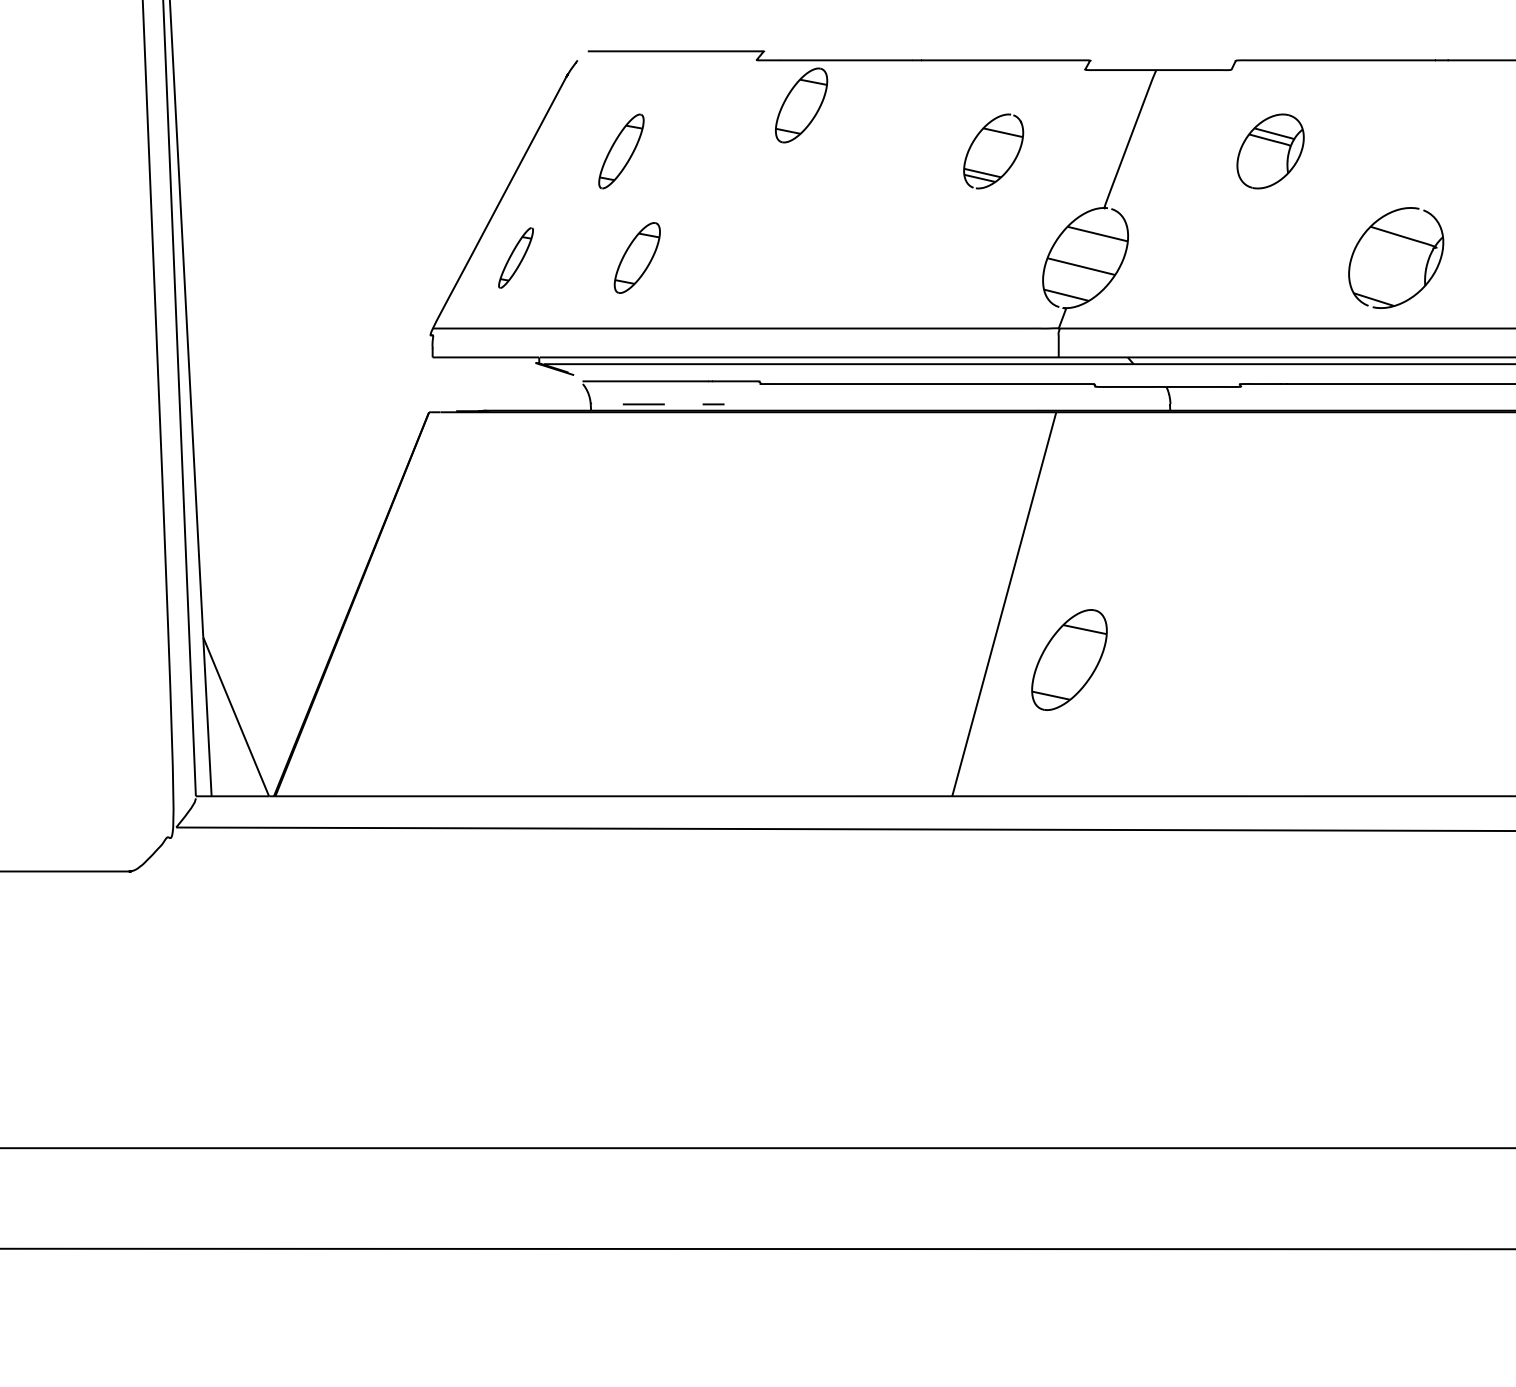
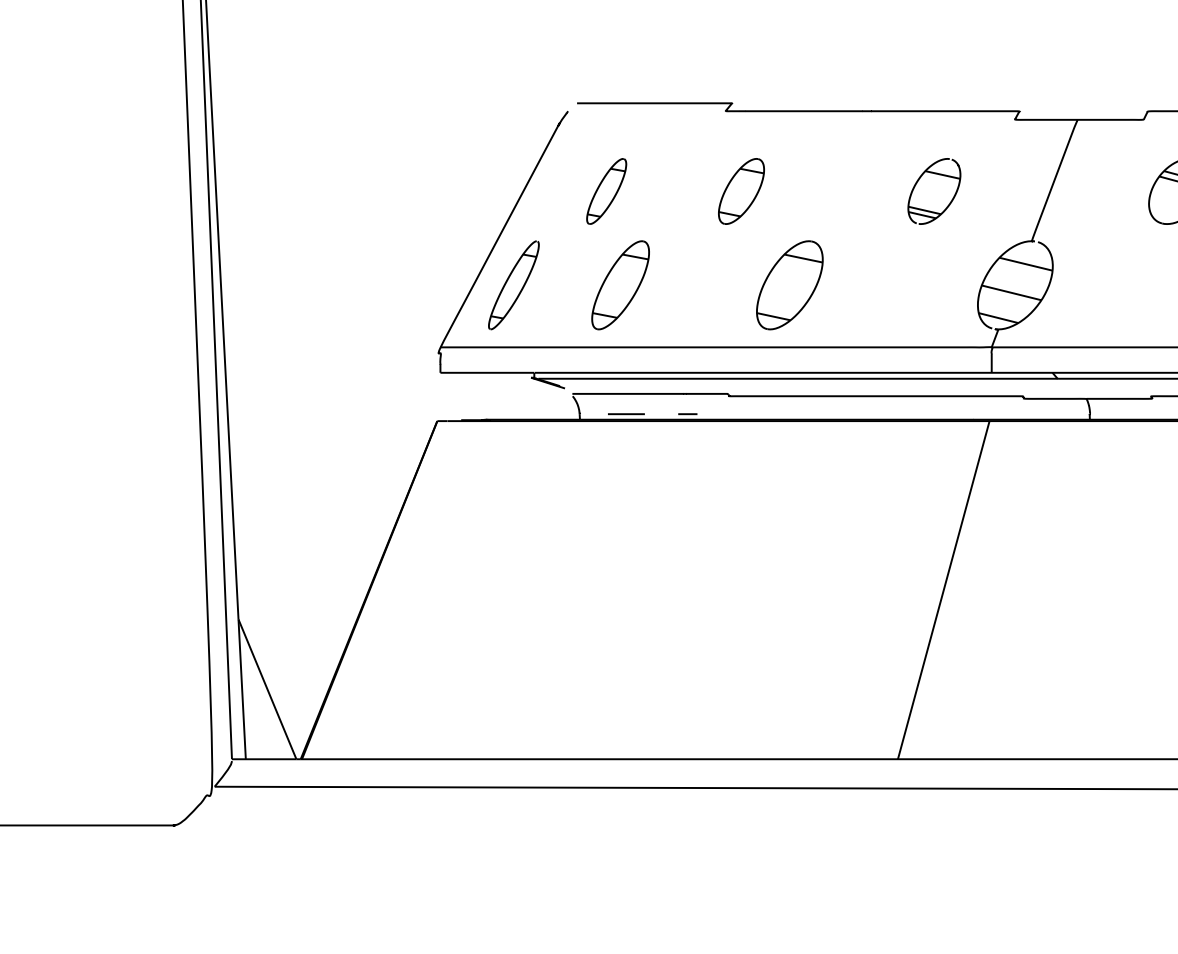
part: (801, 105) -> (741, 191), moved
part: (515, 257) -> (513, 284), size x1.67
part: (637, 257) -> (620, 284), size x1.43
part: (1069, 659) -> (789, 284), moved

